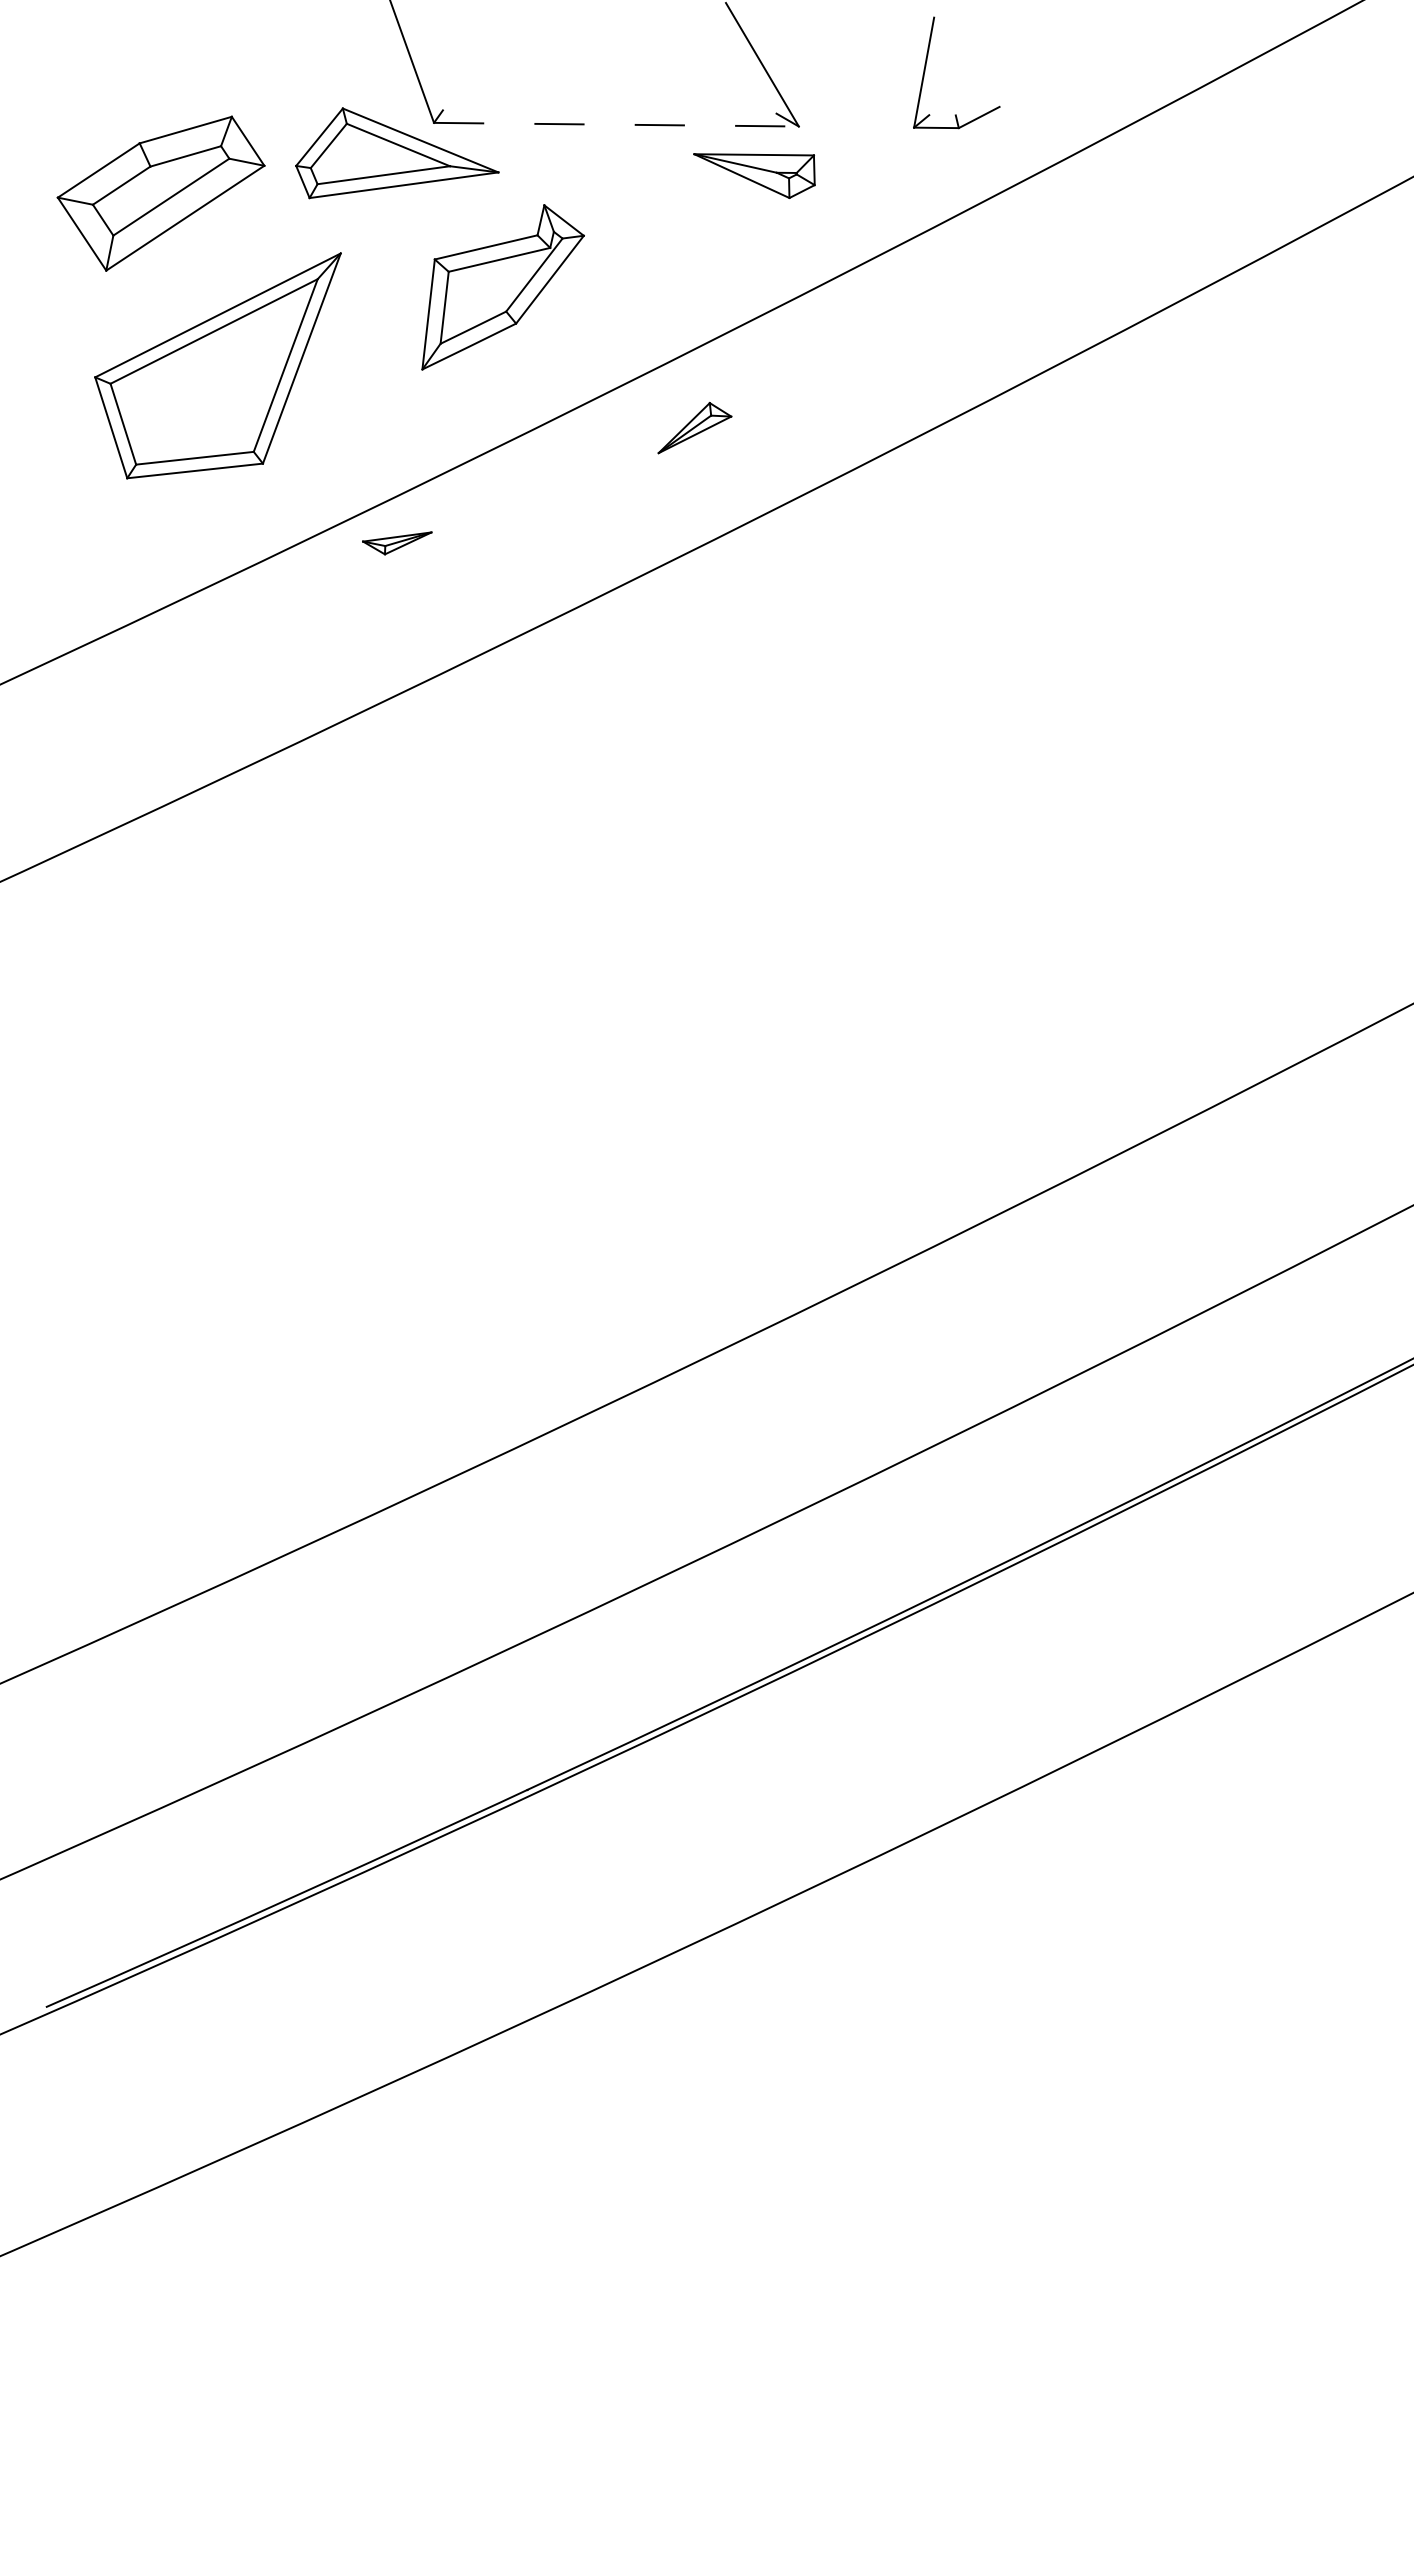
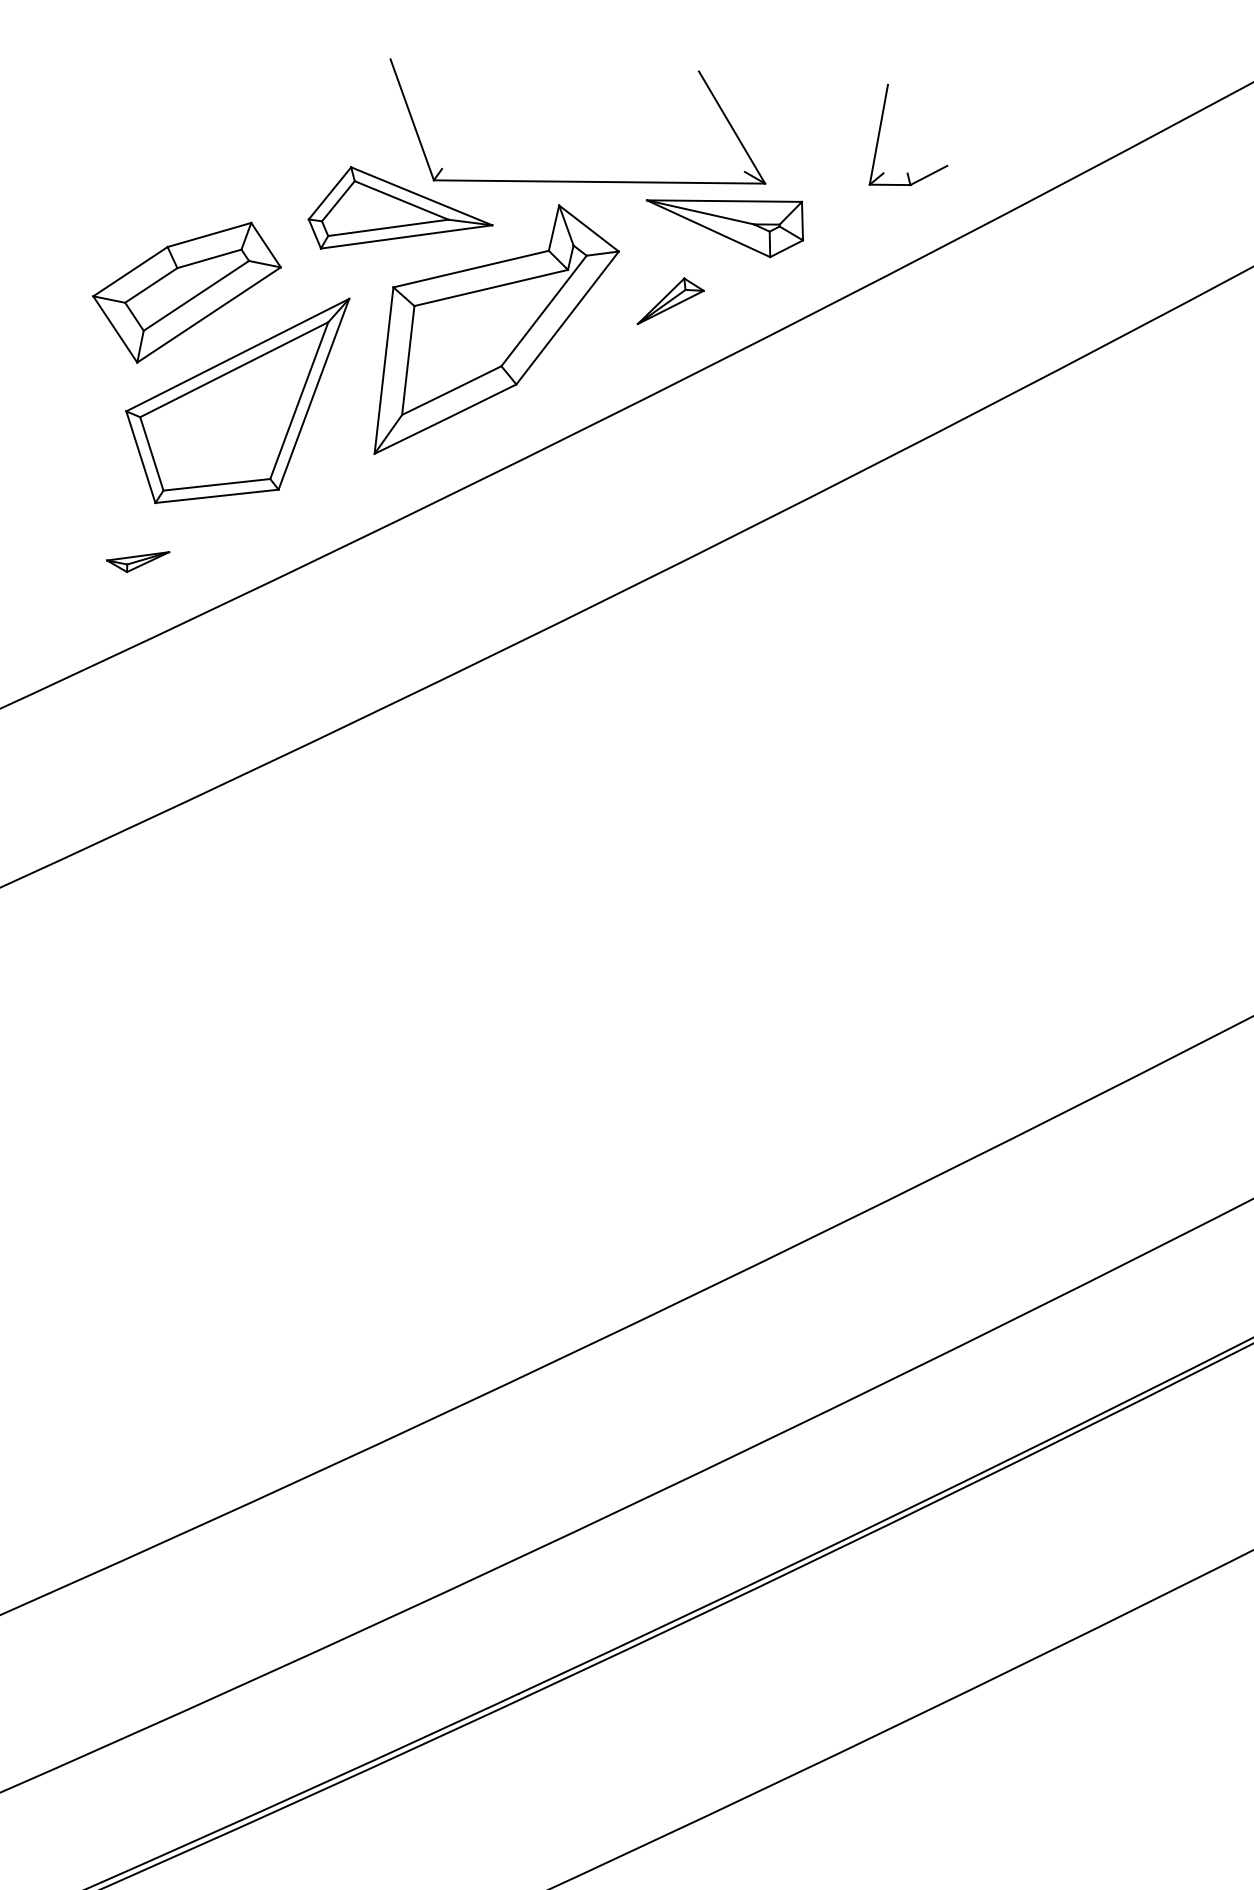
line: (616, 124) -> (599, 181), dashed -> solid
part: (754, 175) -> (724, 228), size x1.43
part: (160, 193) -> (186, 292), moved
part: (502, 287) -> (496, 329), size x1.67
part: (694, 427) -> (670, 300), moved
part: (397, 543) -> (138, 562), moved

